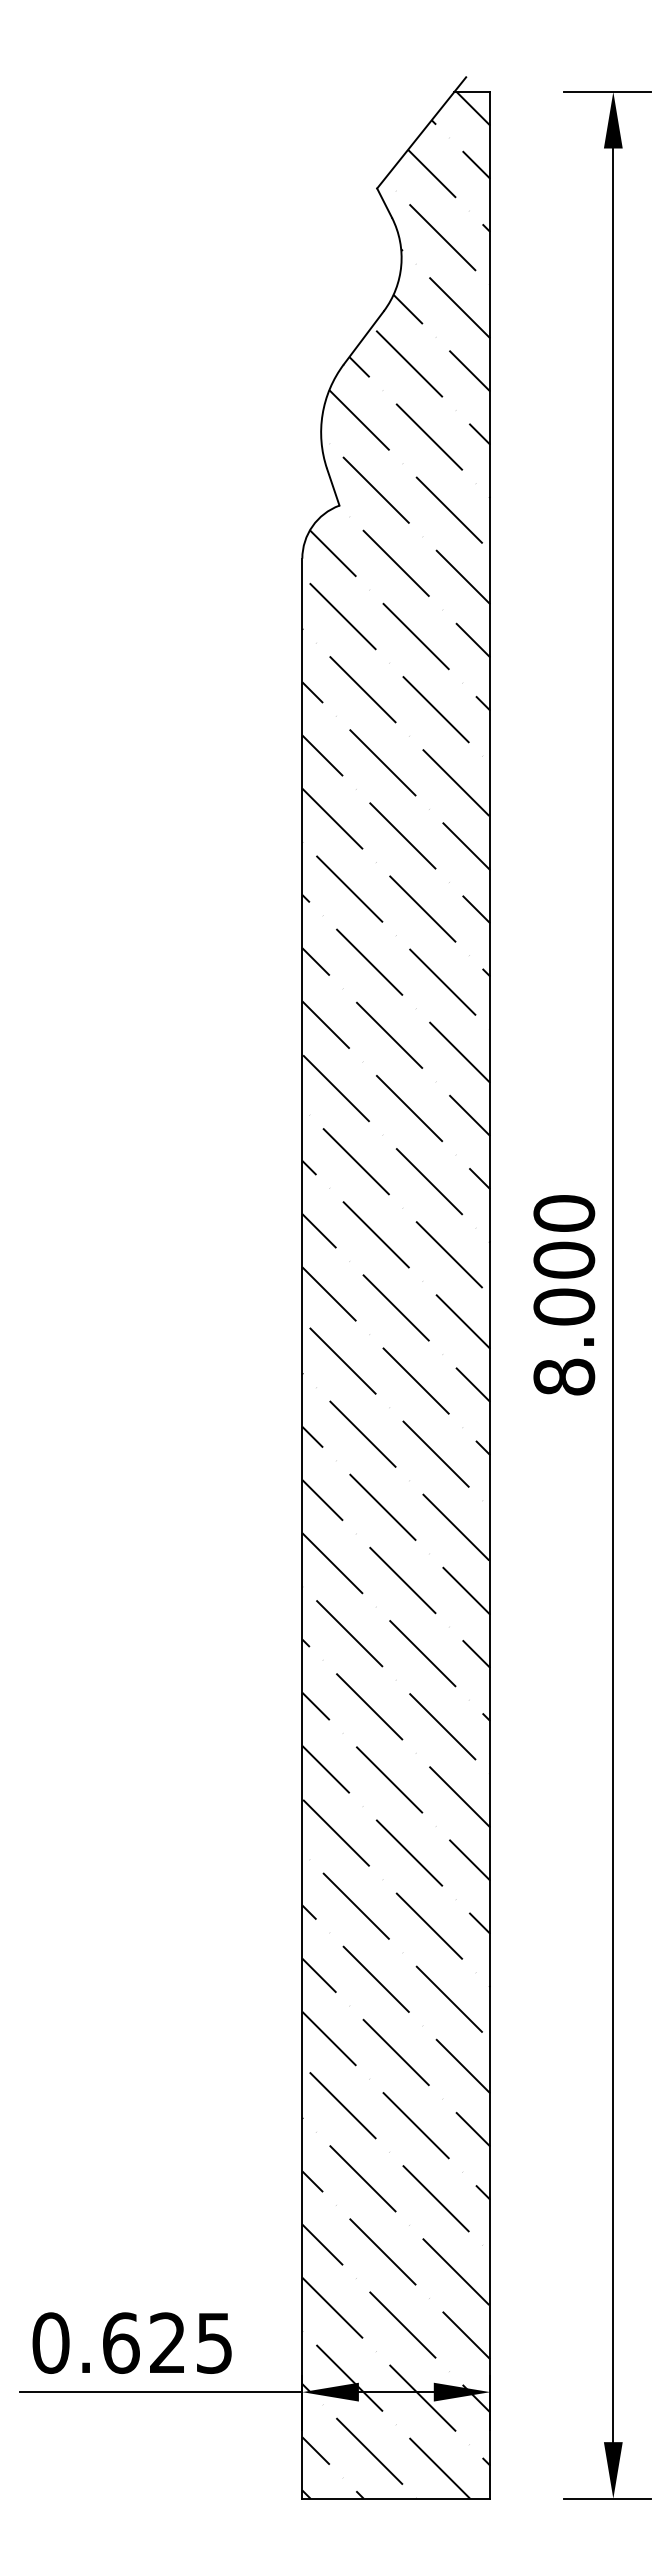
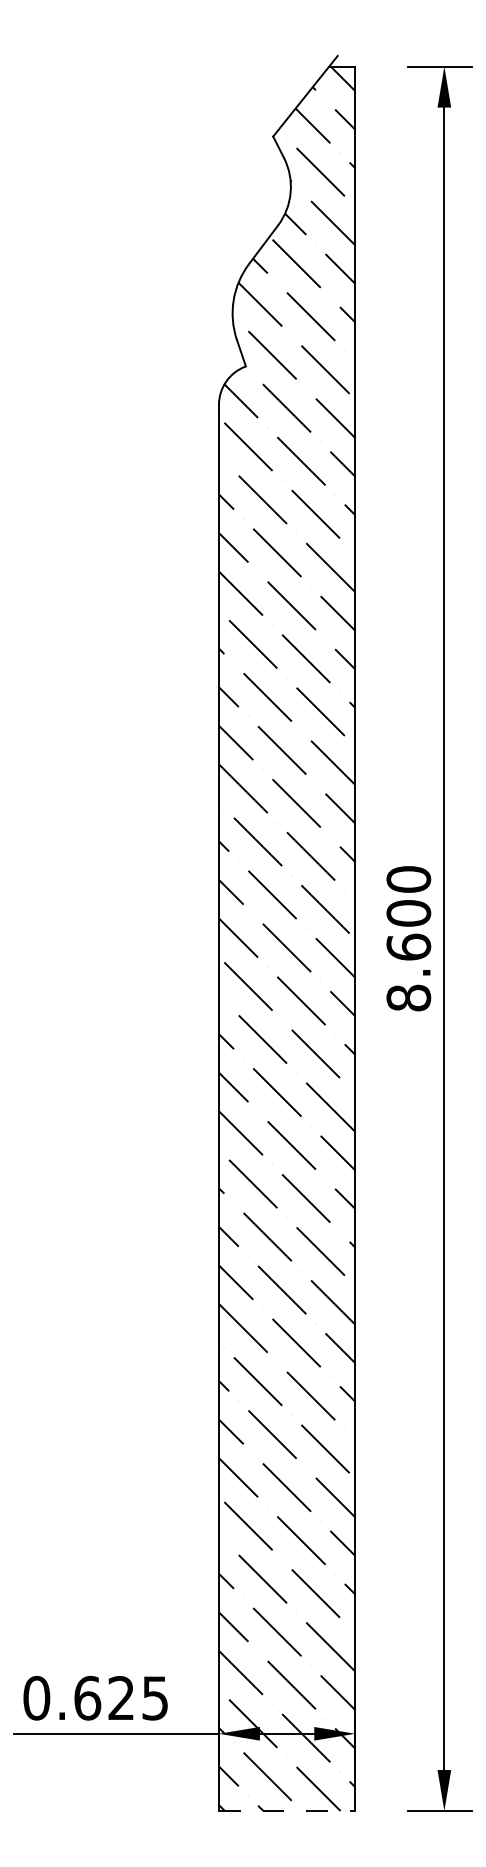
text: (564, 1306) -> (408, 946), 8.000 -> 8.600
line: (396, 2498) -> (287, 1810), solid -> dashed

